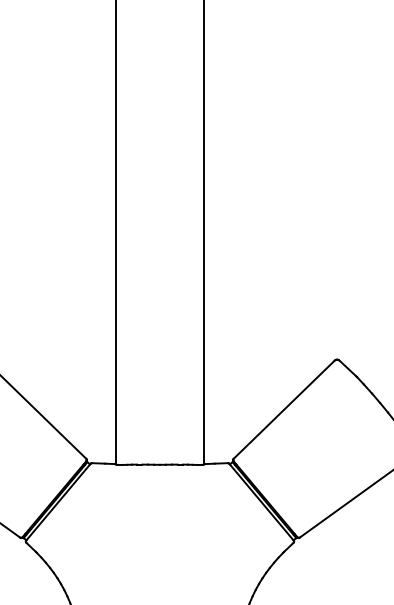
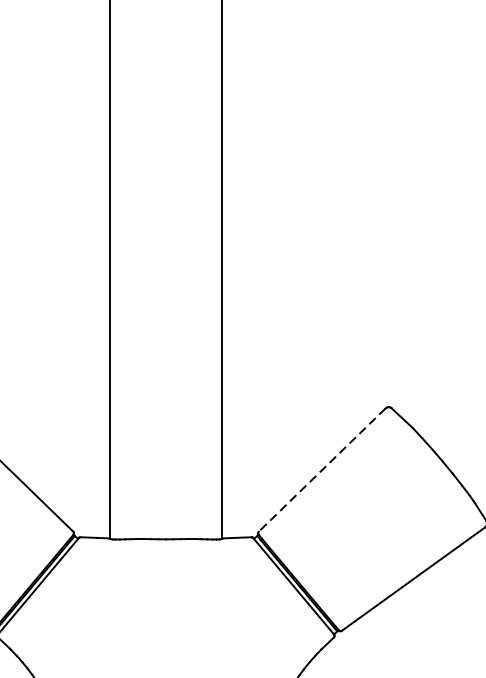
line: (283, 410) -> (321, 471), solid -> dashed

